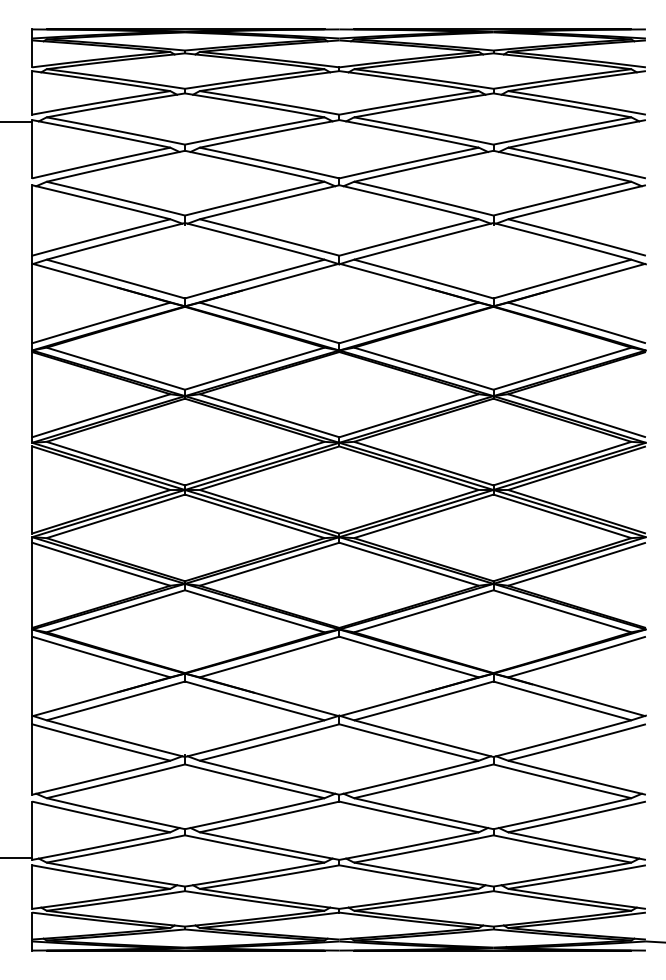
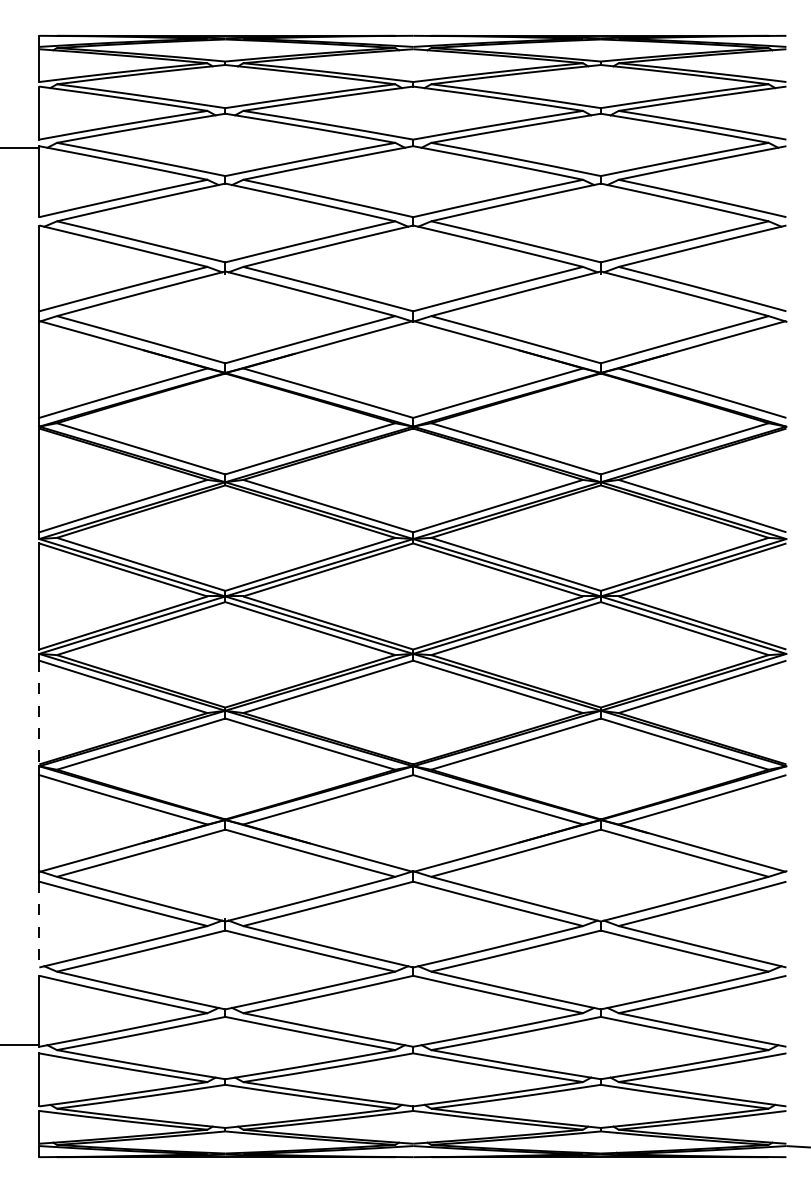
line: (32, 585) -> (39, 712), solid -> dashed
line: (32, 760) -> (39, 925), solid -> dashed

